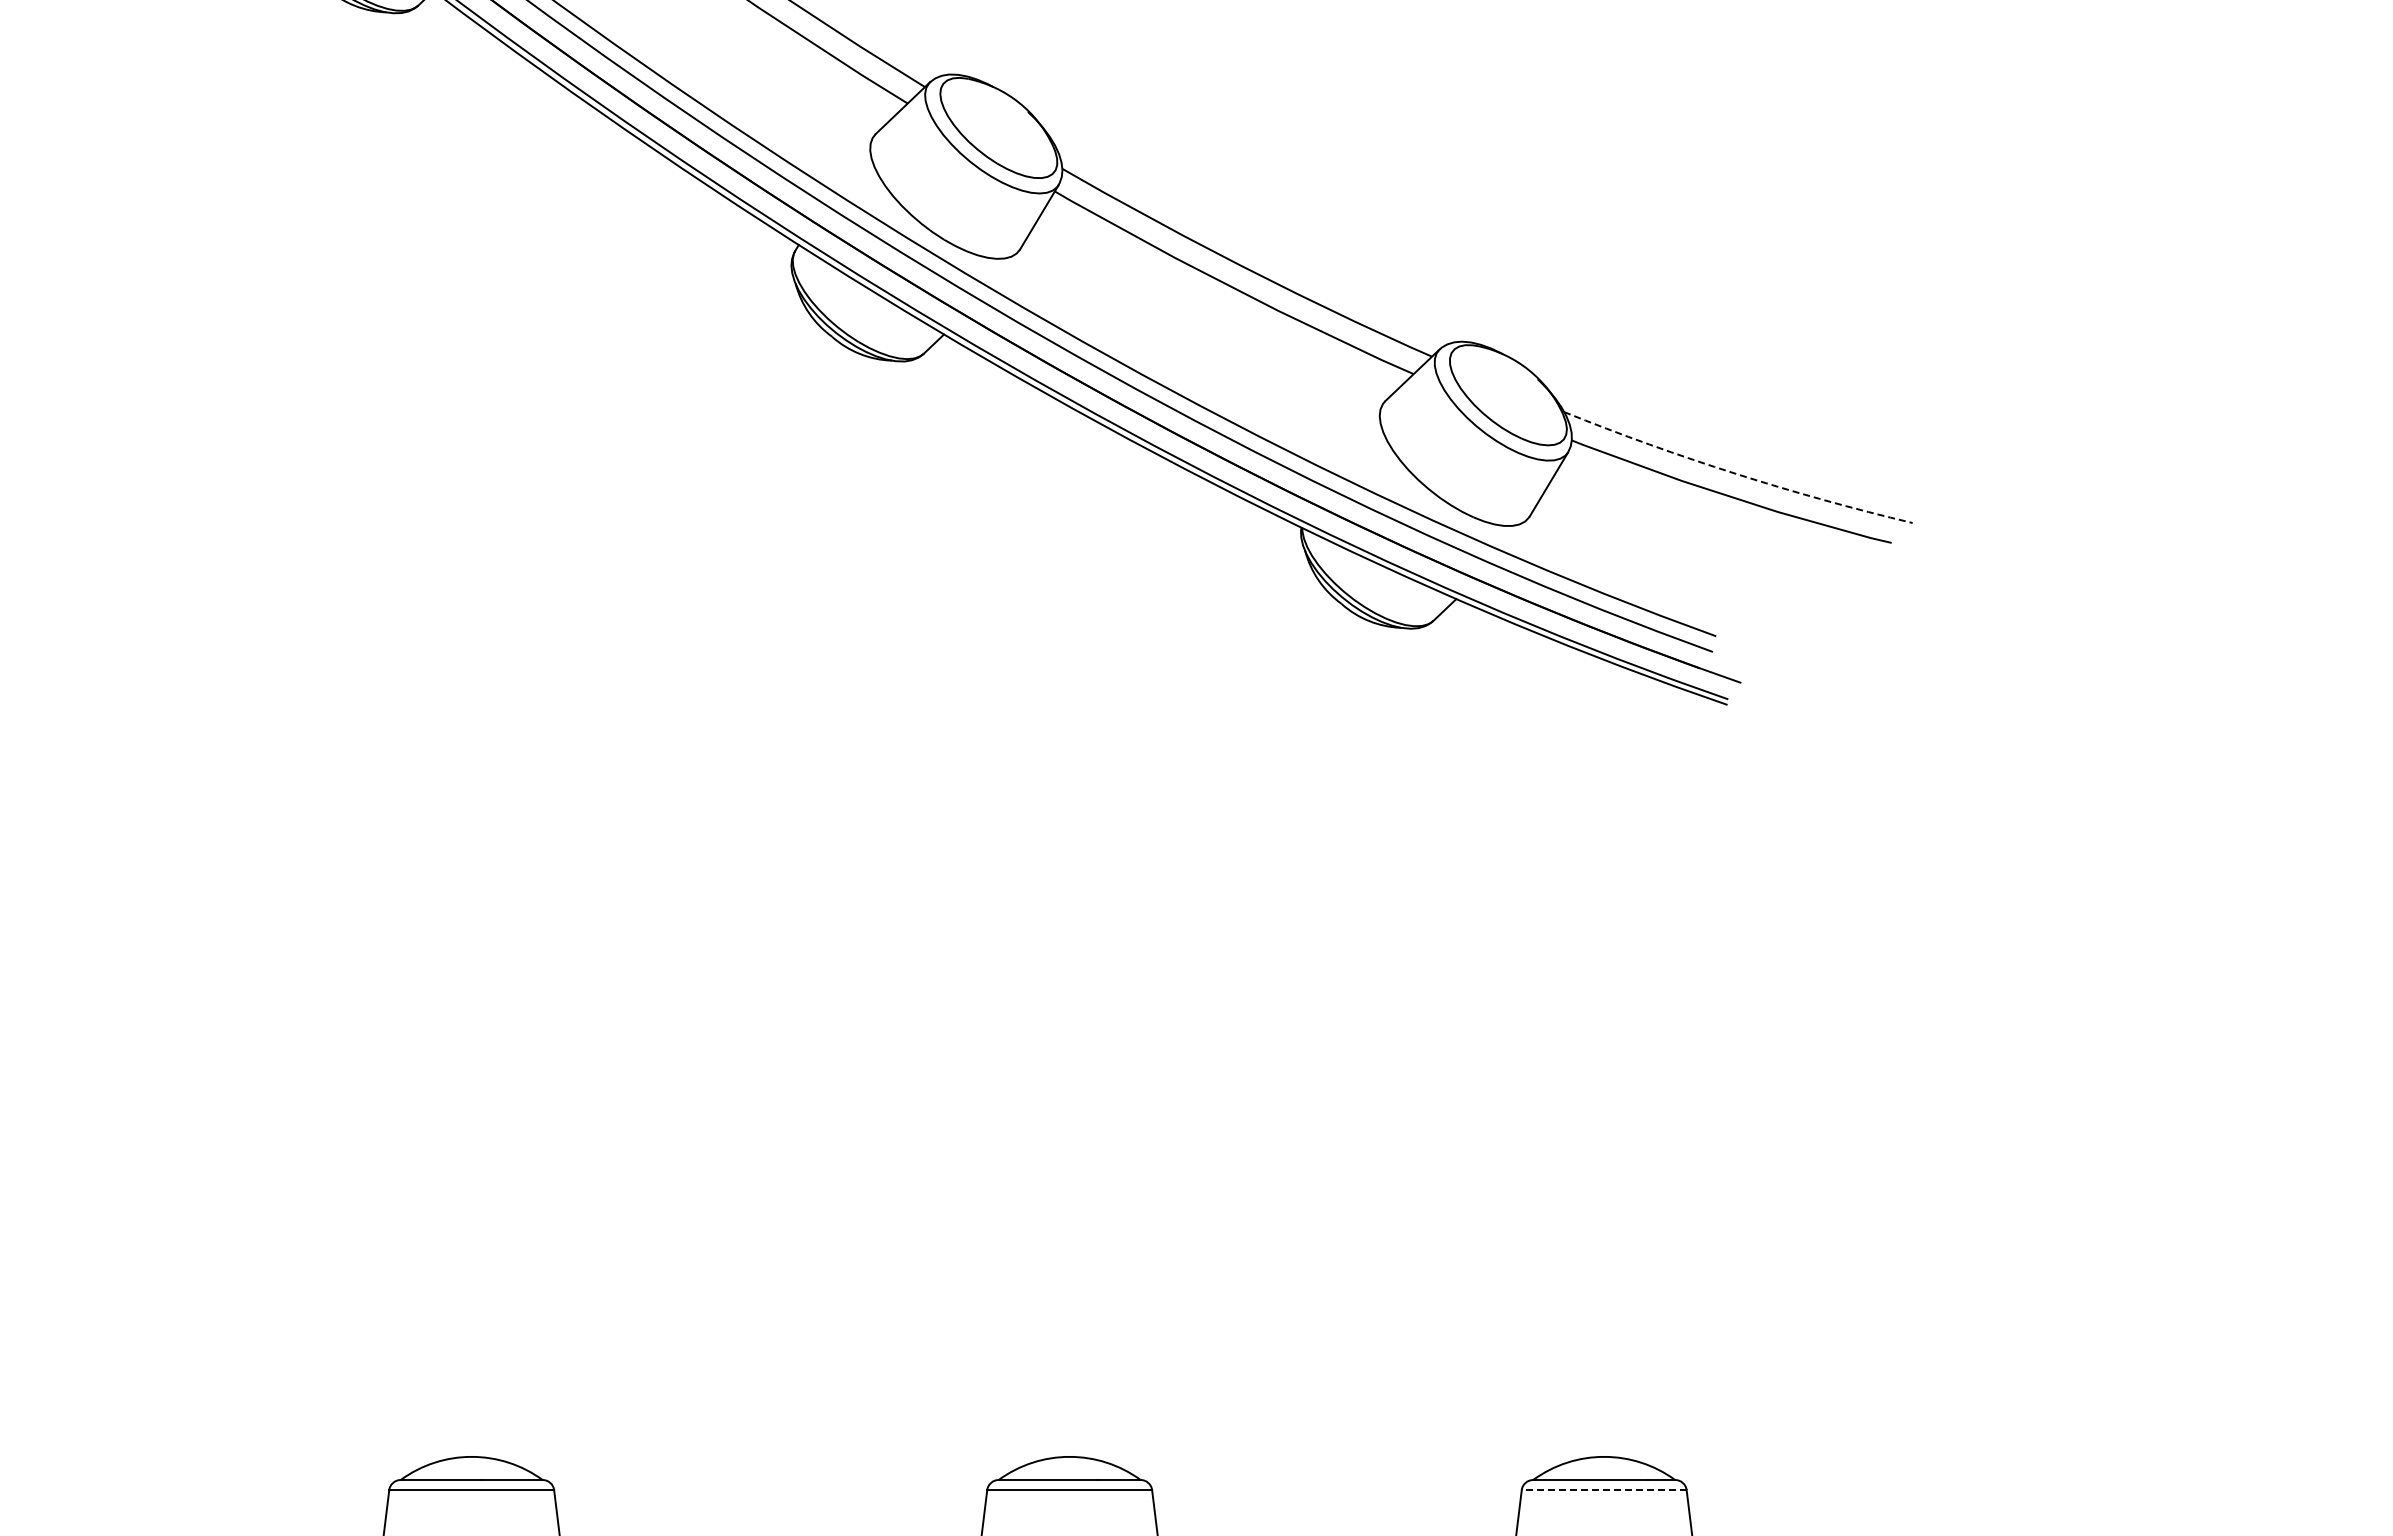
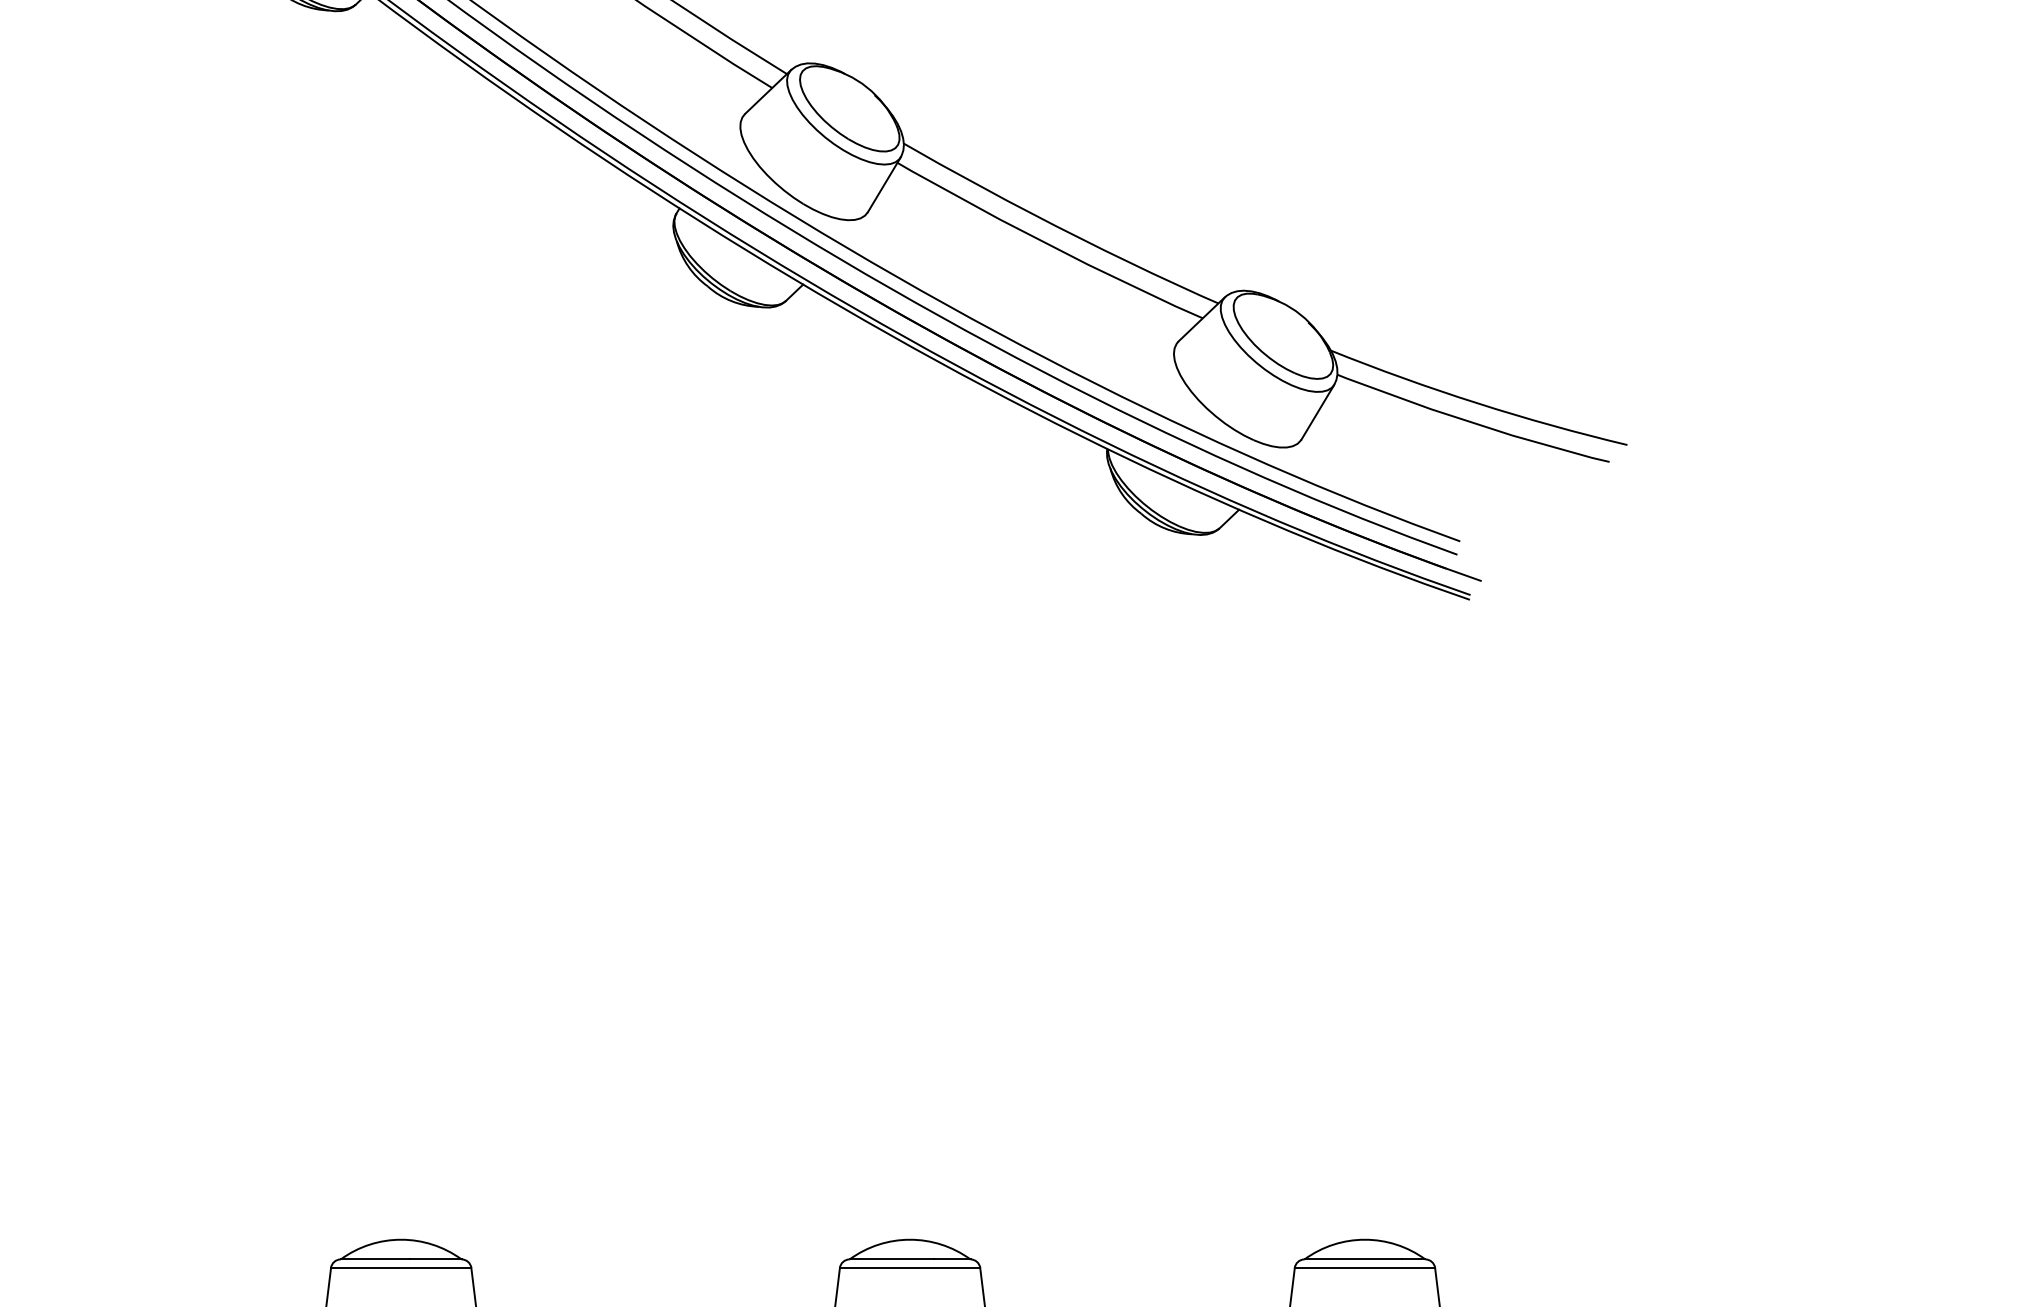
arc: (1736, 473) -> (1477, 402), dashed -> solid
line: (1603, 1490) -> (1364, 1268), dashed -> solid

